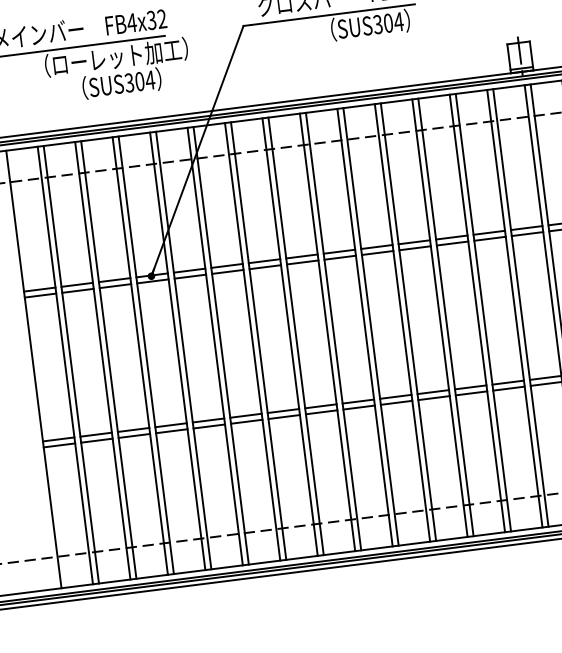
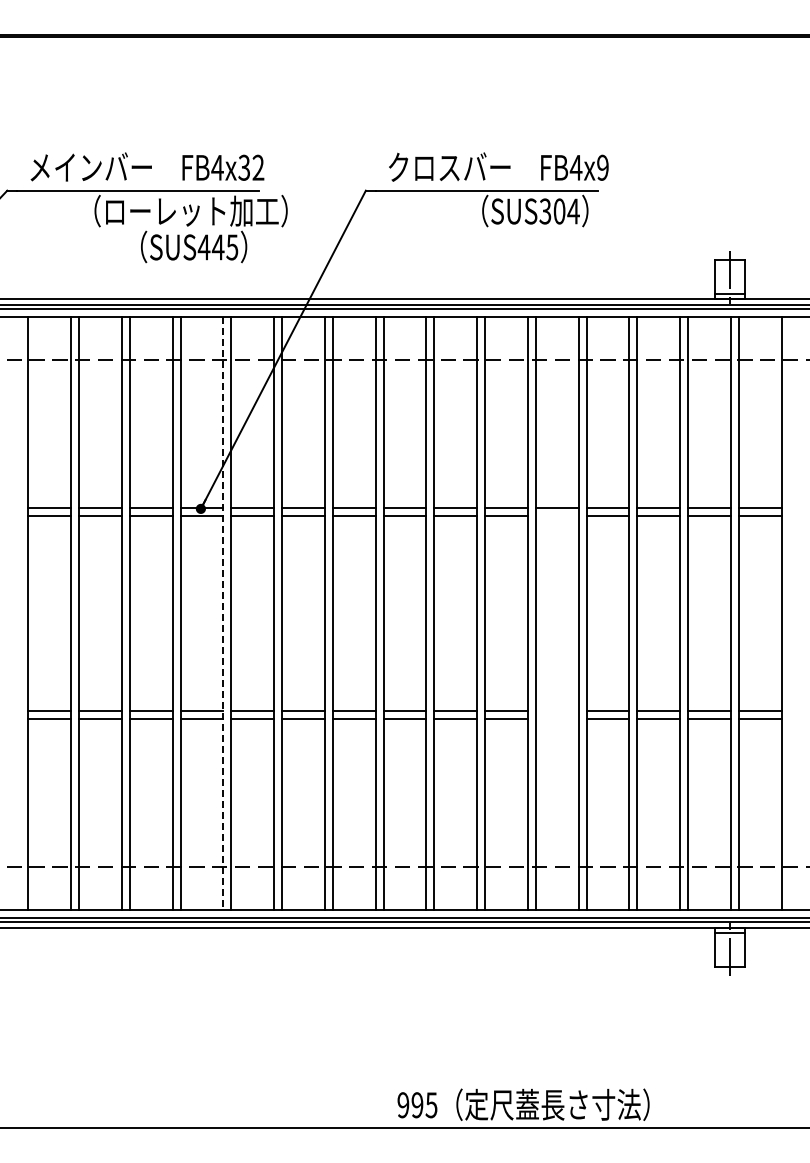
text: (139, 81) -> (217, 247), SUS304 -> SUS445
line: (414, 248) -> (556, 516), removed
line: (177, 351) -> (223, 613), solid -> dashed
line: (432, 391) -> (556, 710), removed
line: (433, 398) -> (556, 719), removed

